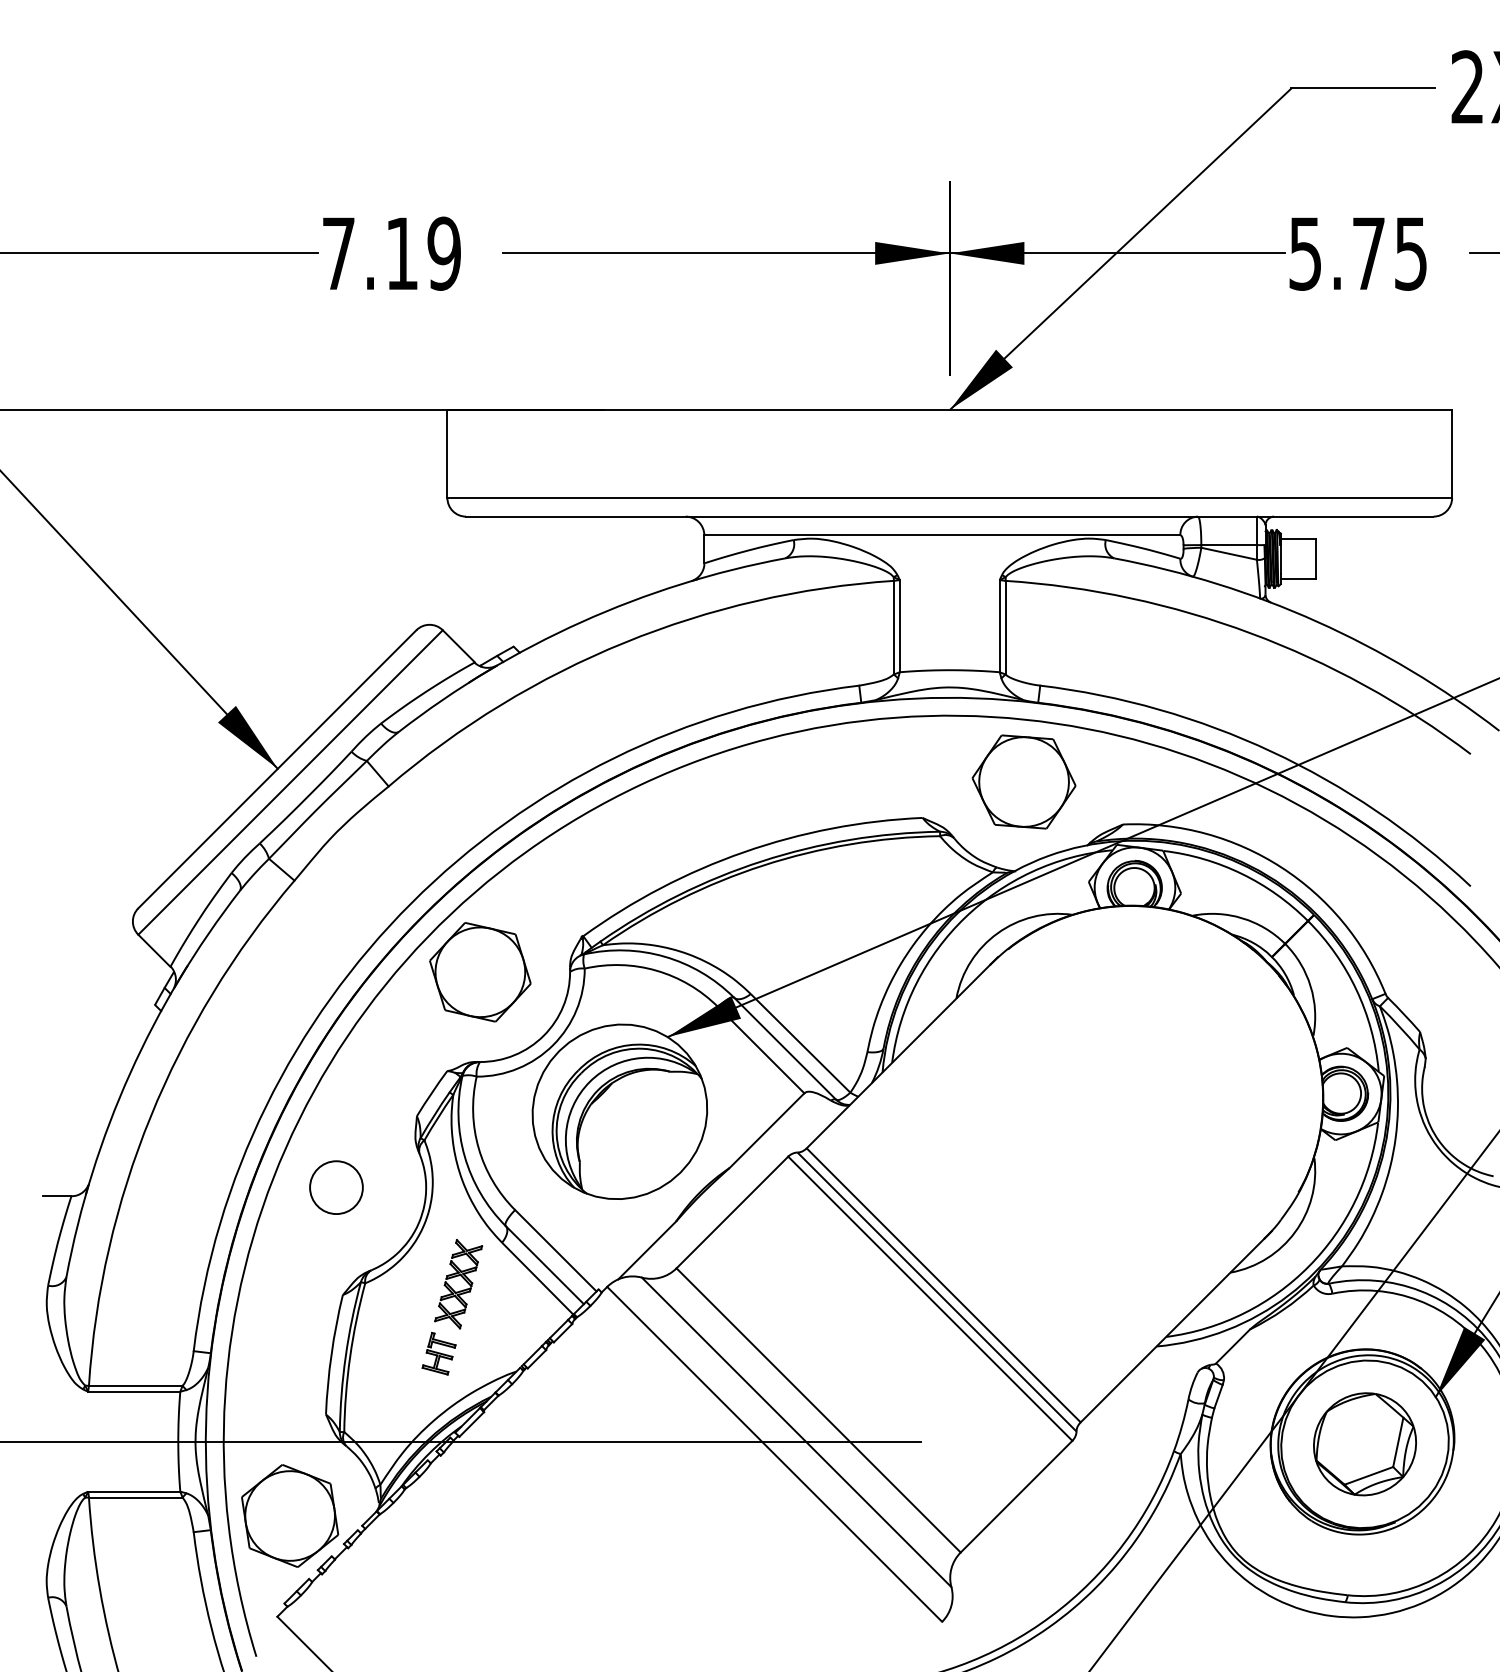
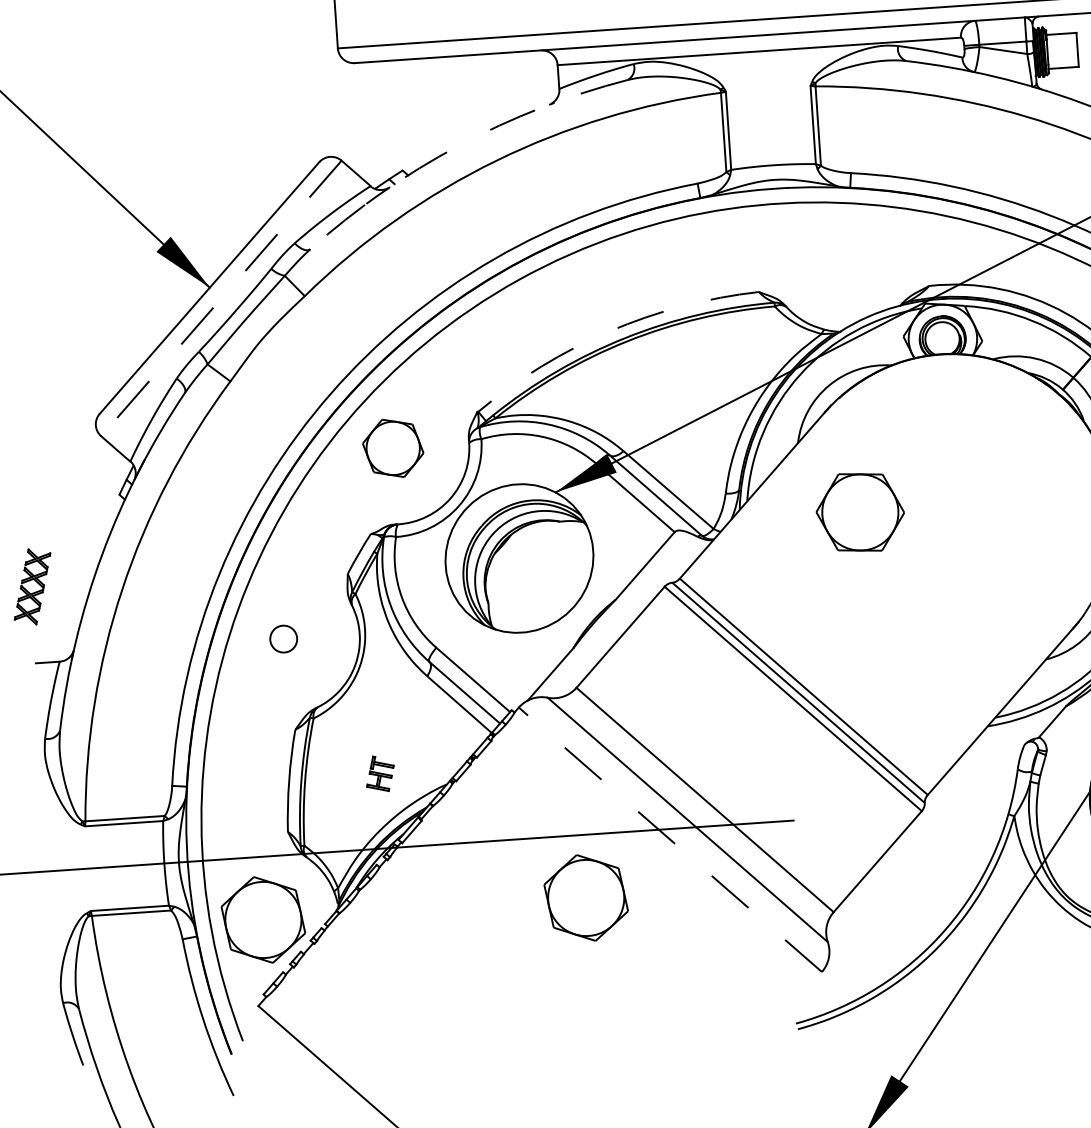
arc: (581, 622) -> (458, 146), solid -> dashed
part: (1023, 781) -> (859, 512), moved
line: (290, 782) -> (221, 298), solid -> dashed
arc: (744, 852) -> (610, 331), solid -> dashed
part: (480, 972) -> (393, 448), size x0.7
circle: (336, 1187) -> (283, 638), size x0.6
part: (459, 1290) -> (33, 592), moved
line: (774, 1454) -> (670, 839), solid -> dashed
part: (671, 1515) -> (586, 897), added

